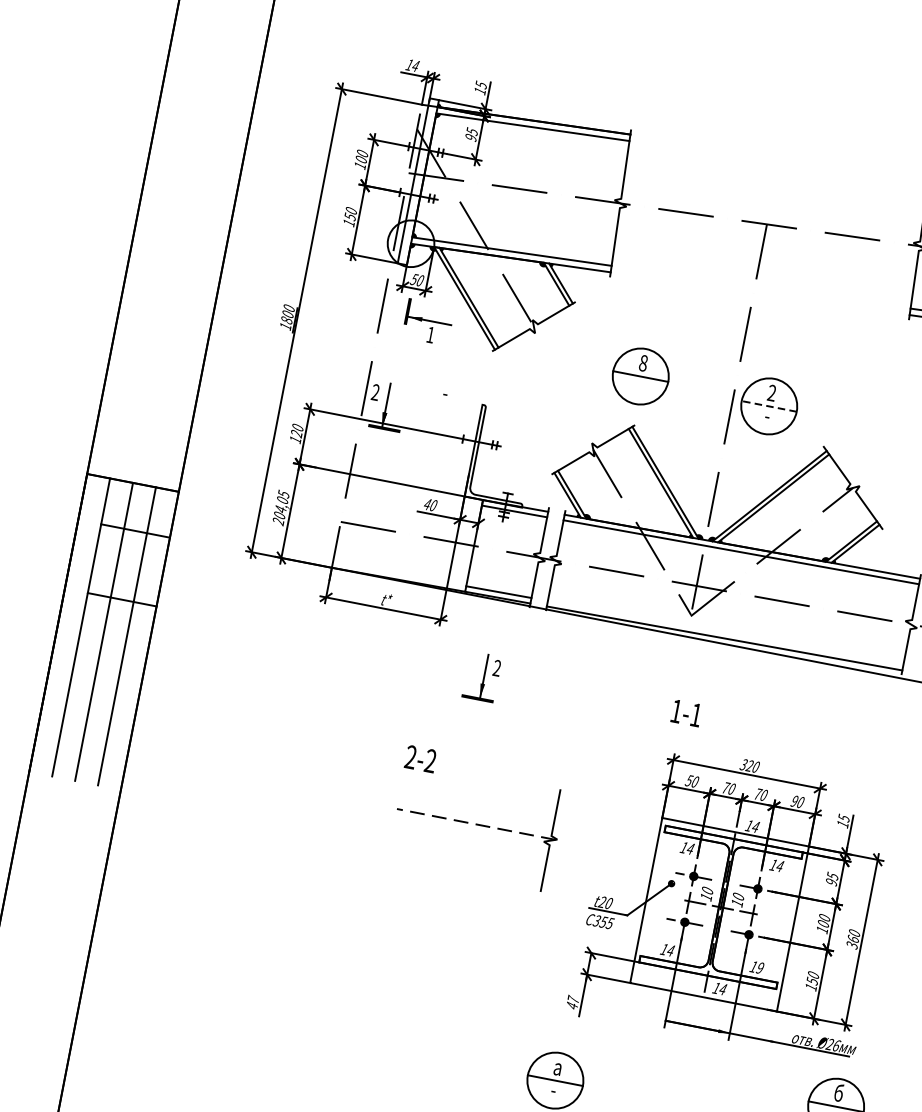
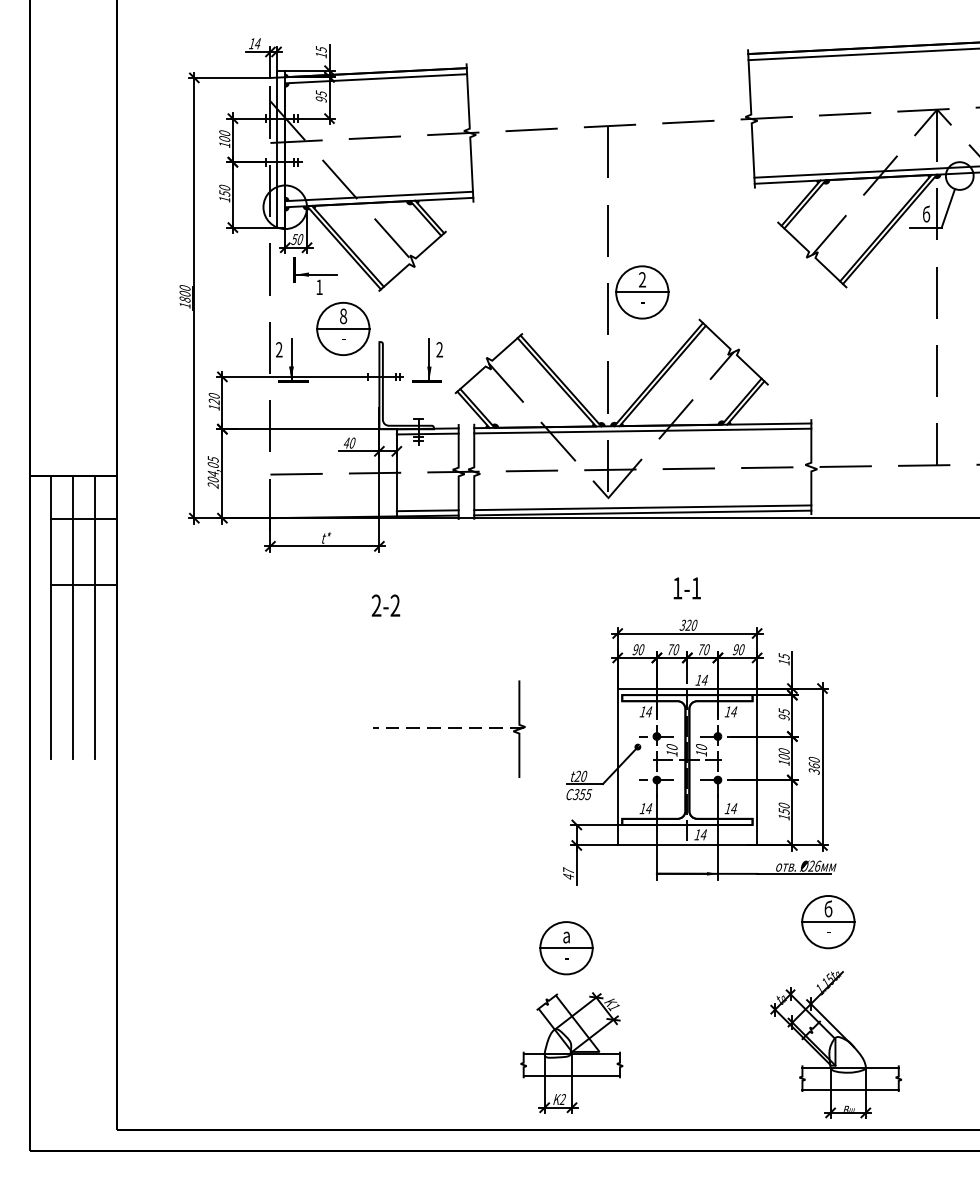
part: (641, 376) -> (343, 328), moved
line: (768, 406) -> (641, 292), dashed -> solid
line: (725, 632) -> (642, 507), added
part: (482, 677) -> (427, 360), moved
text: (685, 713) -> (686, 588), moved
text: (420, 758) -> (385, 605), moved
text: (689, 780) -> (635, 649), 50 -> 90
text: (759, 967) -> (733, 808), 19 -> 14

